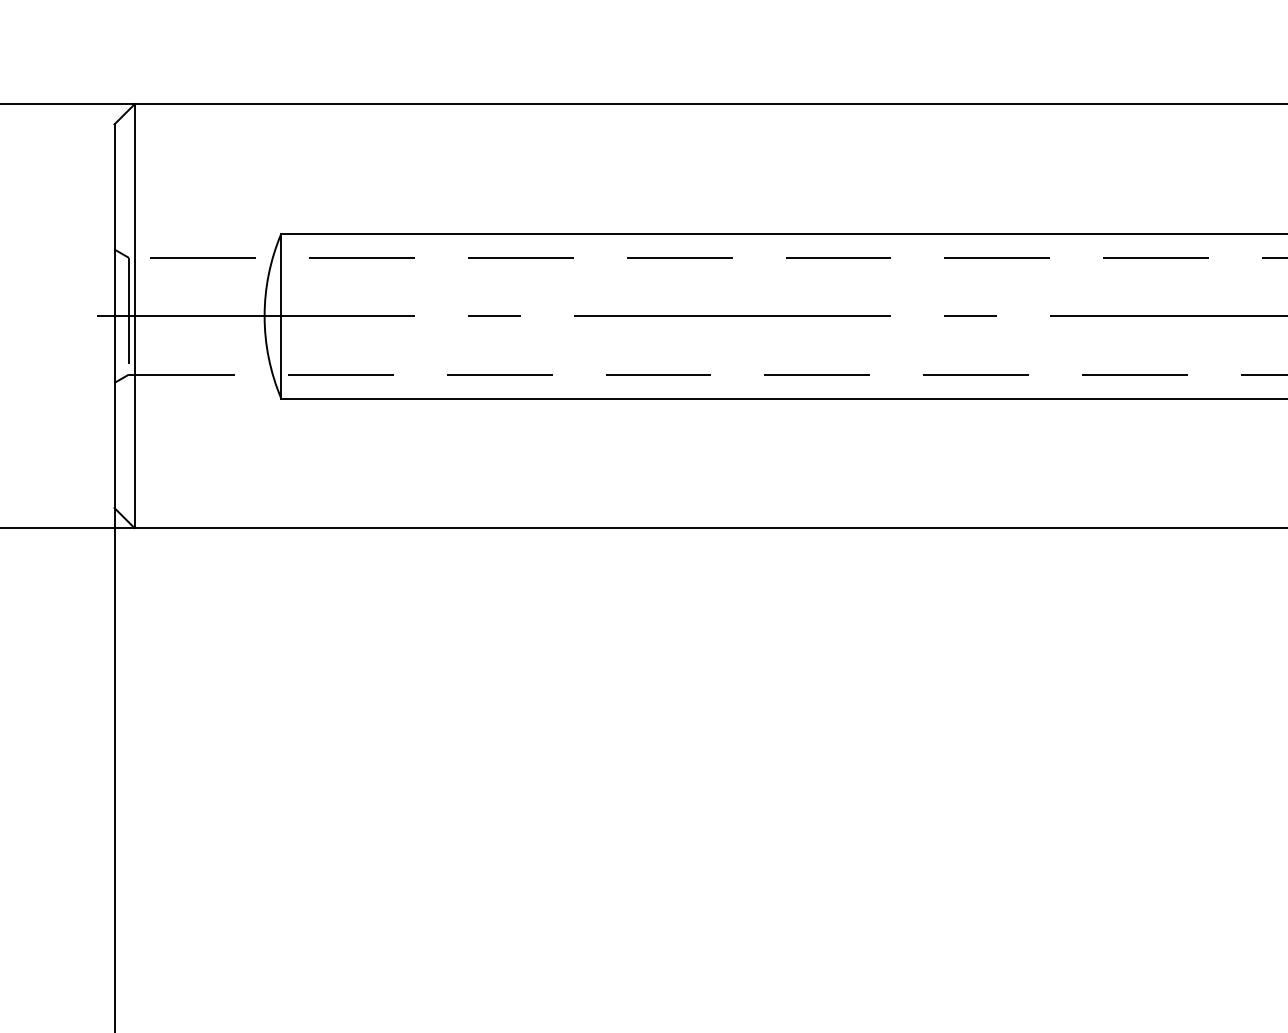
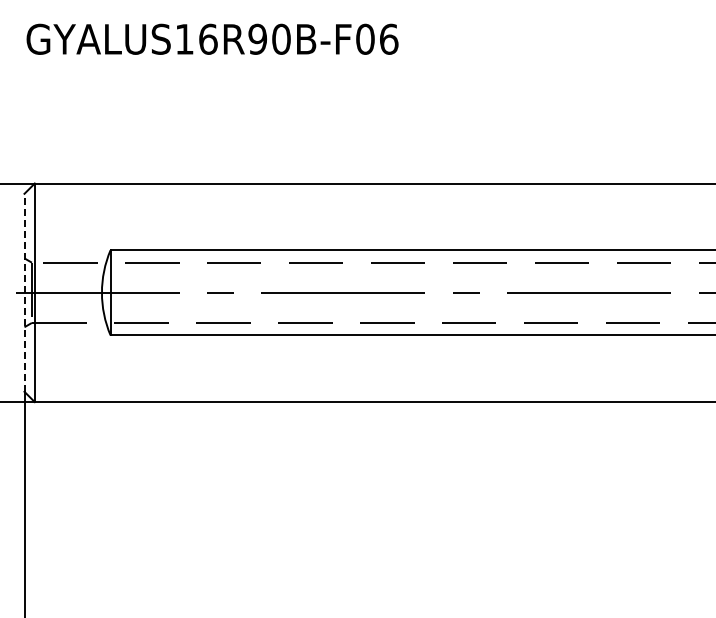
line: (114, 315) -> (24, 292), solid -> dashed

